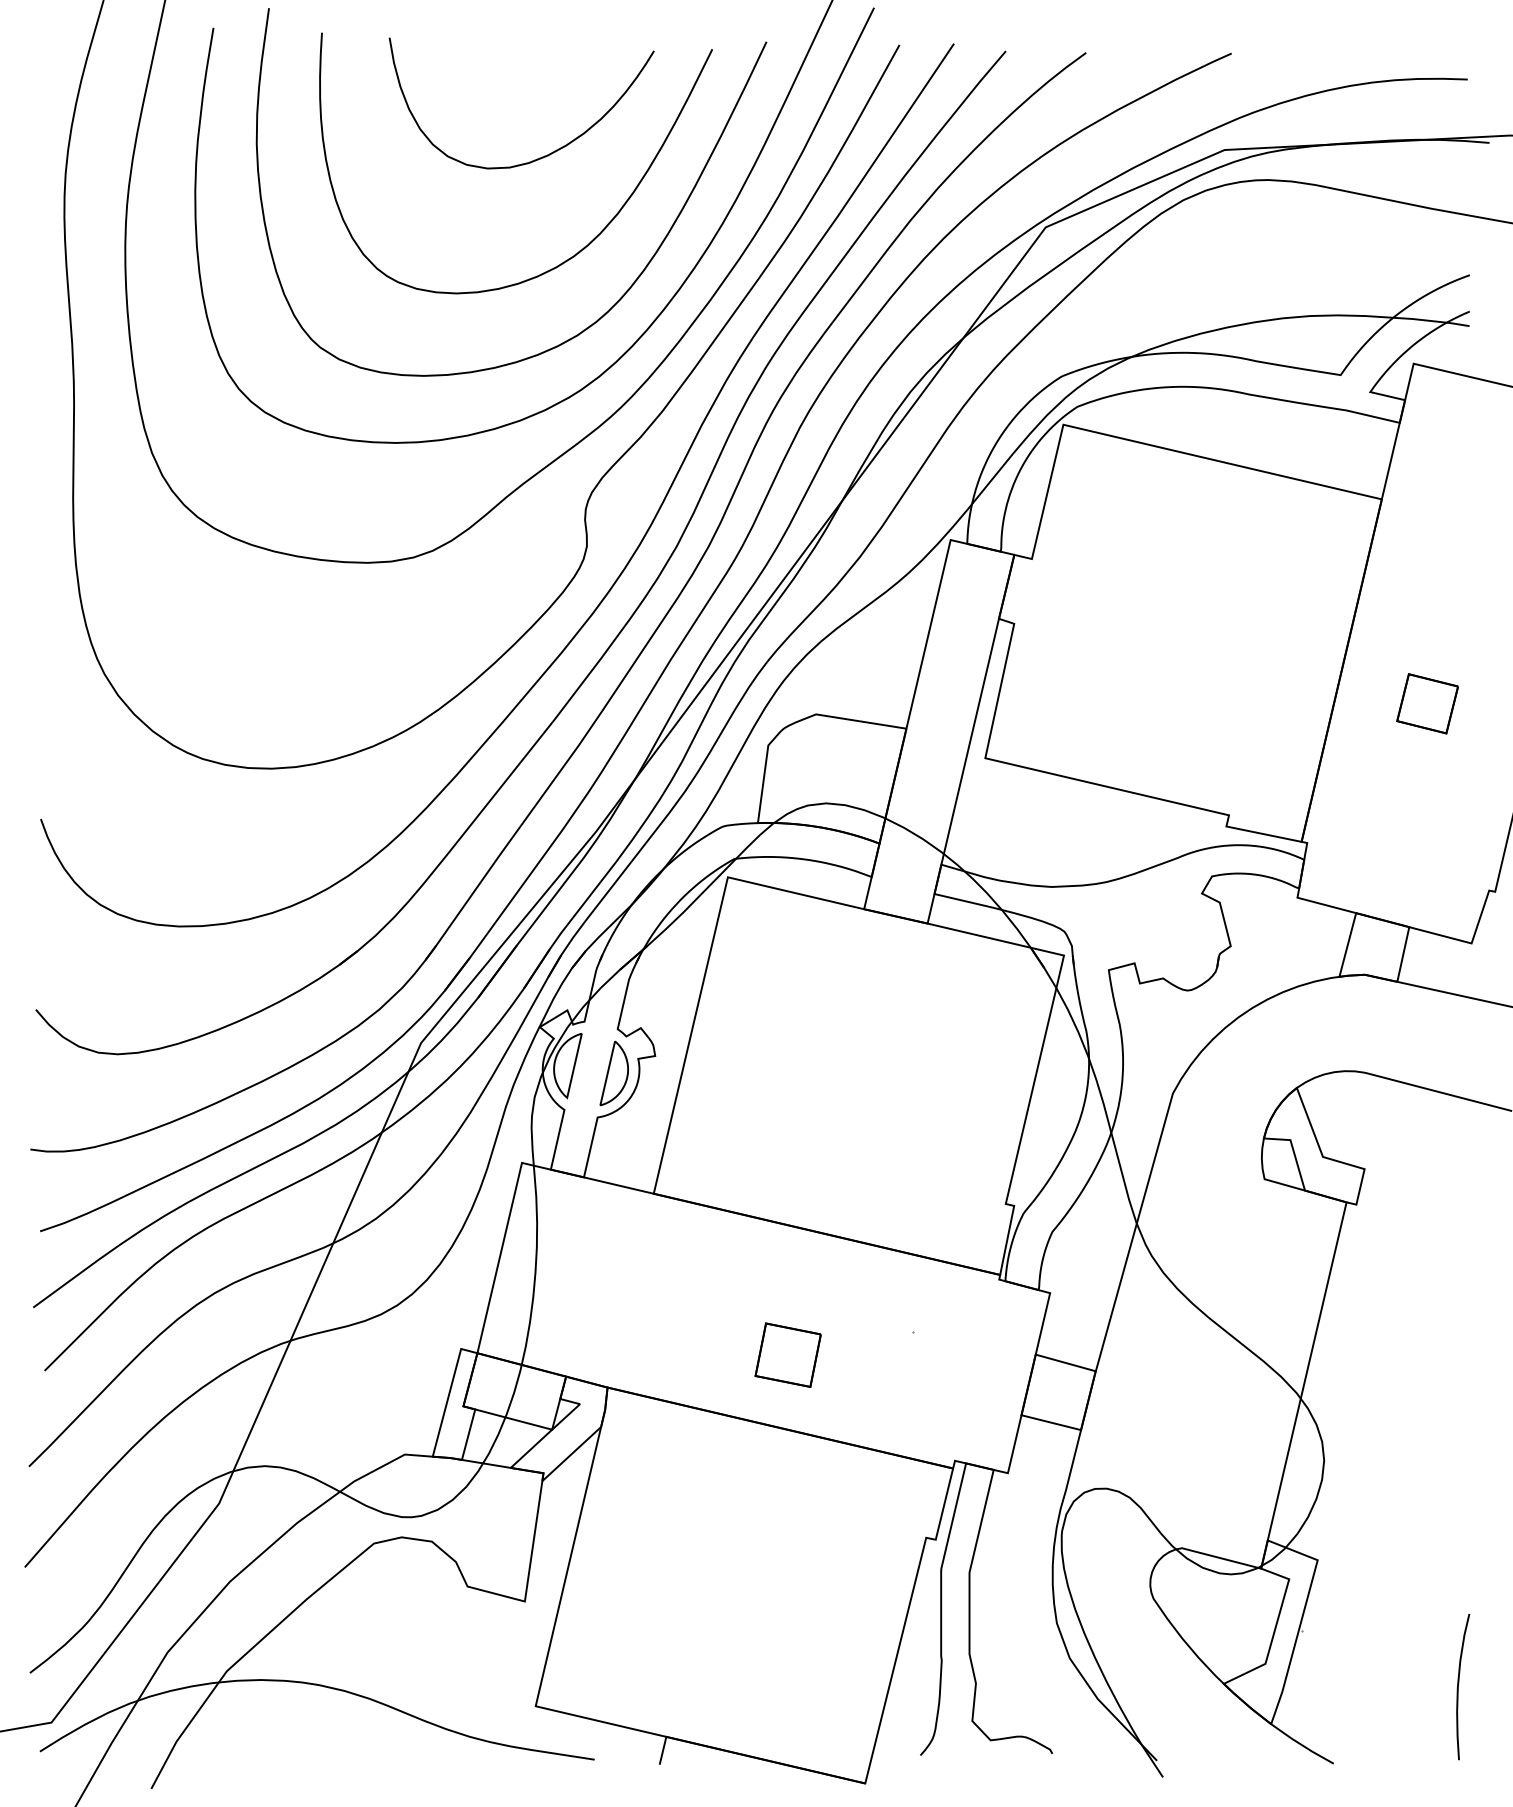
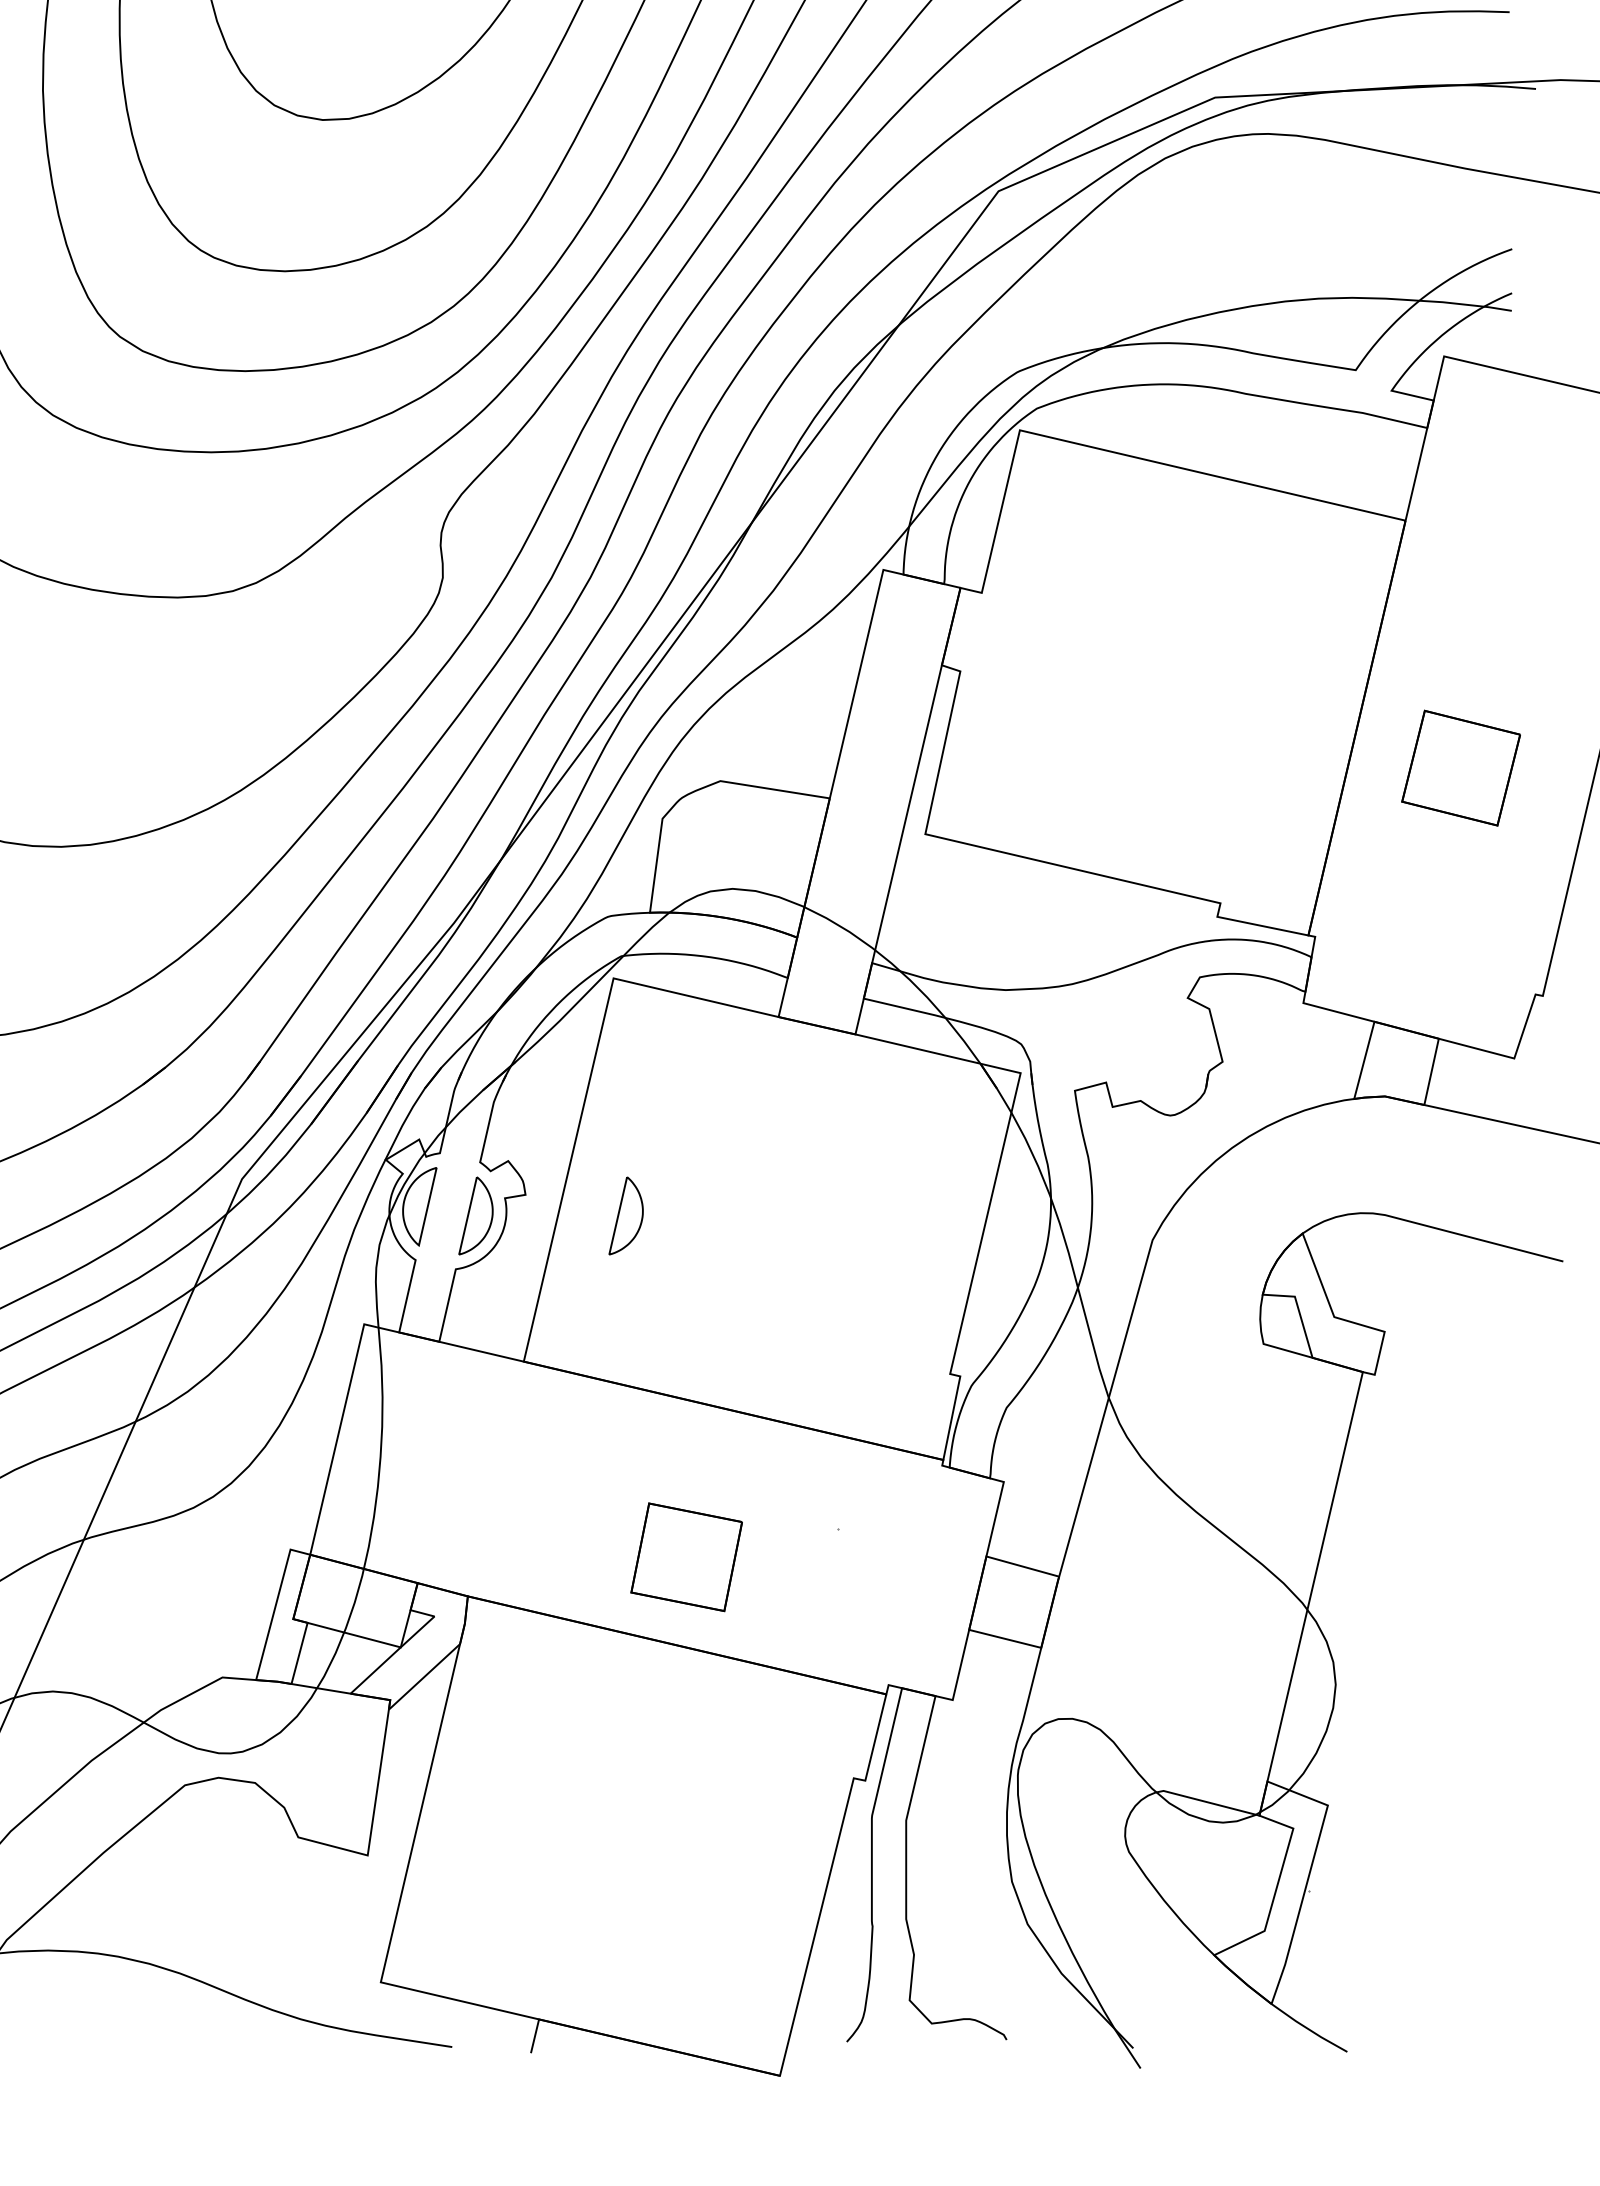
part: (1427, 703) -> (1460, 767), size x1.6
part: (737, 1073) -> (625, 1215), added
part: (787, 1354) -> (685, 1556), size x1.4
curve: (1459, 1683) -> (1499, 1954), removed

